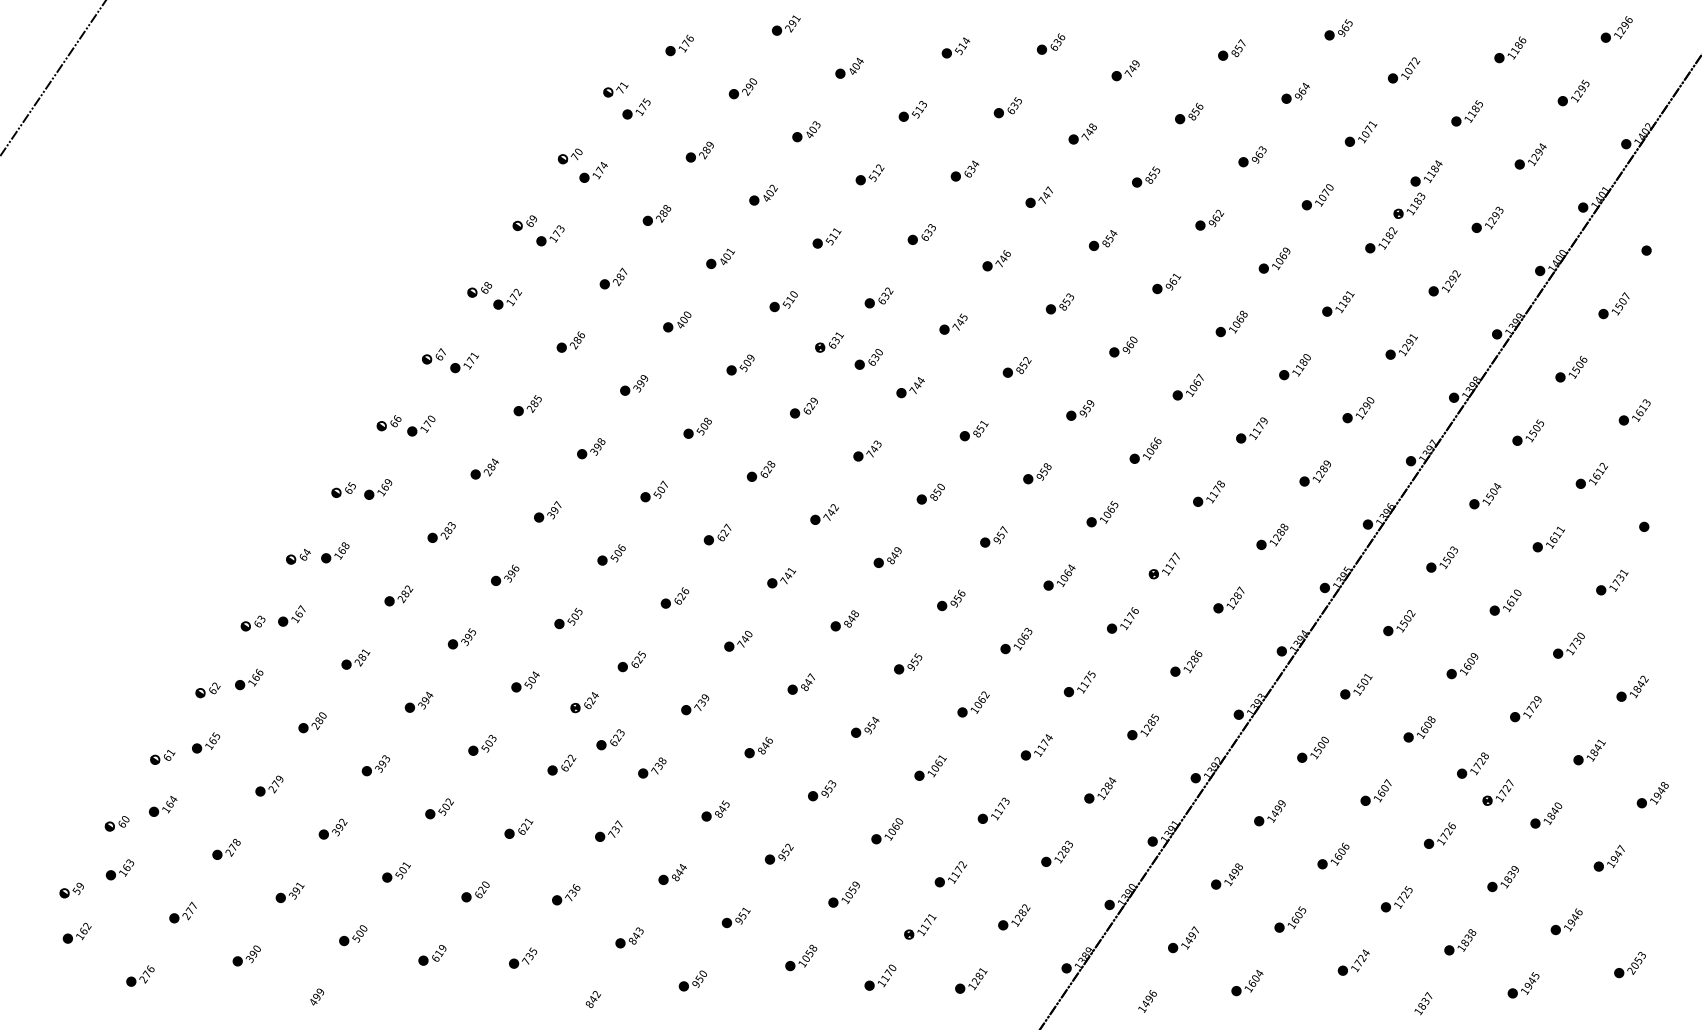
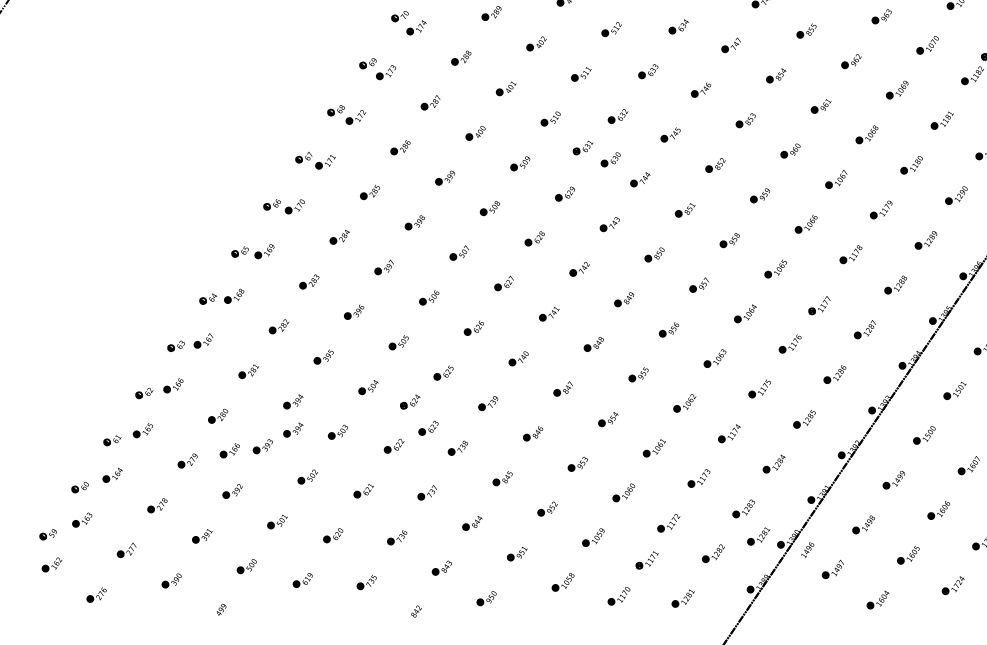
part: (418, 742) -> (293, 430), added
part: (329, 771) -> (230, 450), added
part: (1078, 892) -> (758, 536), added
text: (1147, 1001) -> (807, 550), moved

